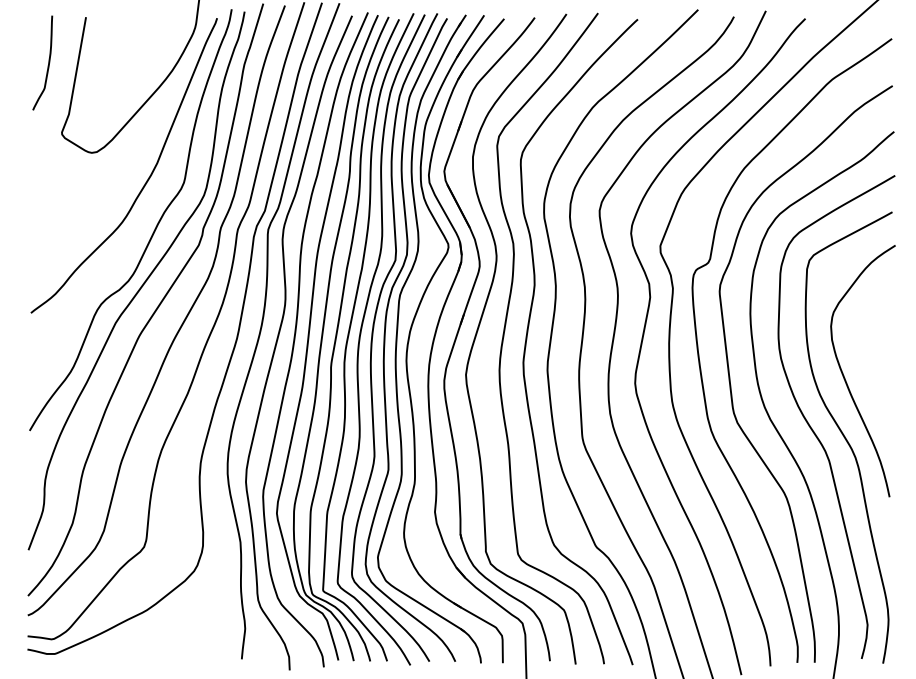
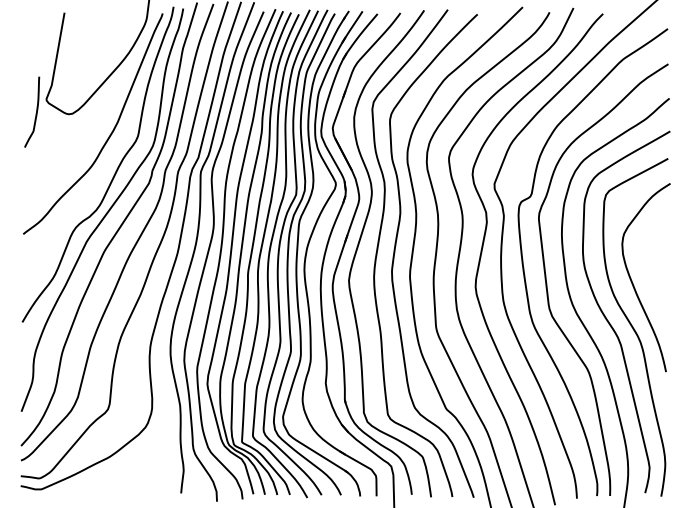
curve: (47, 65) -> (35, 114), moved

